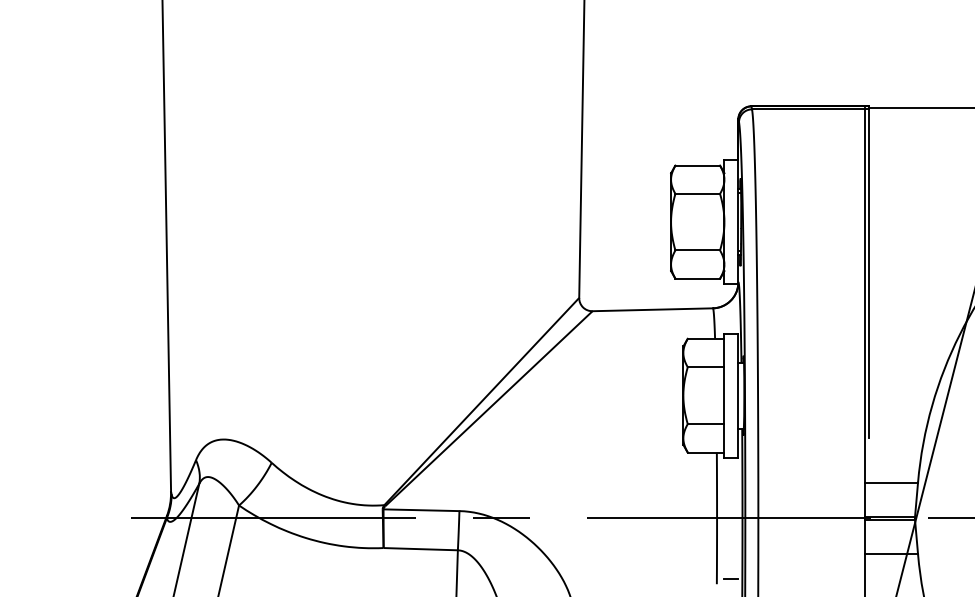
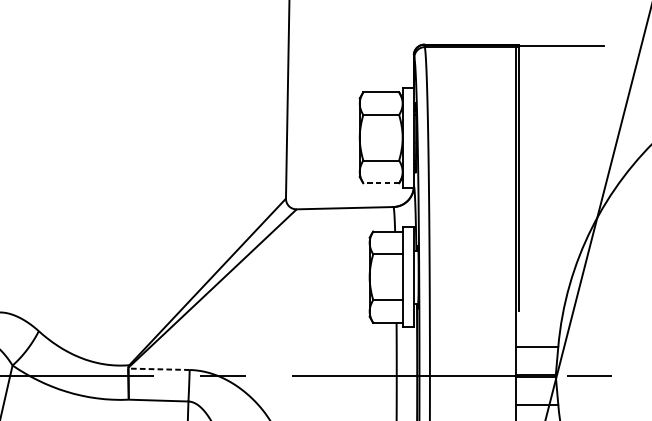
line: (697, 278) -> (381, 183), solid -> dashed
line: (421, 510) -> (159, 369), solid -> dashed

